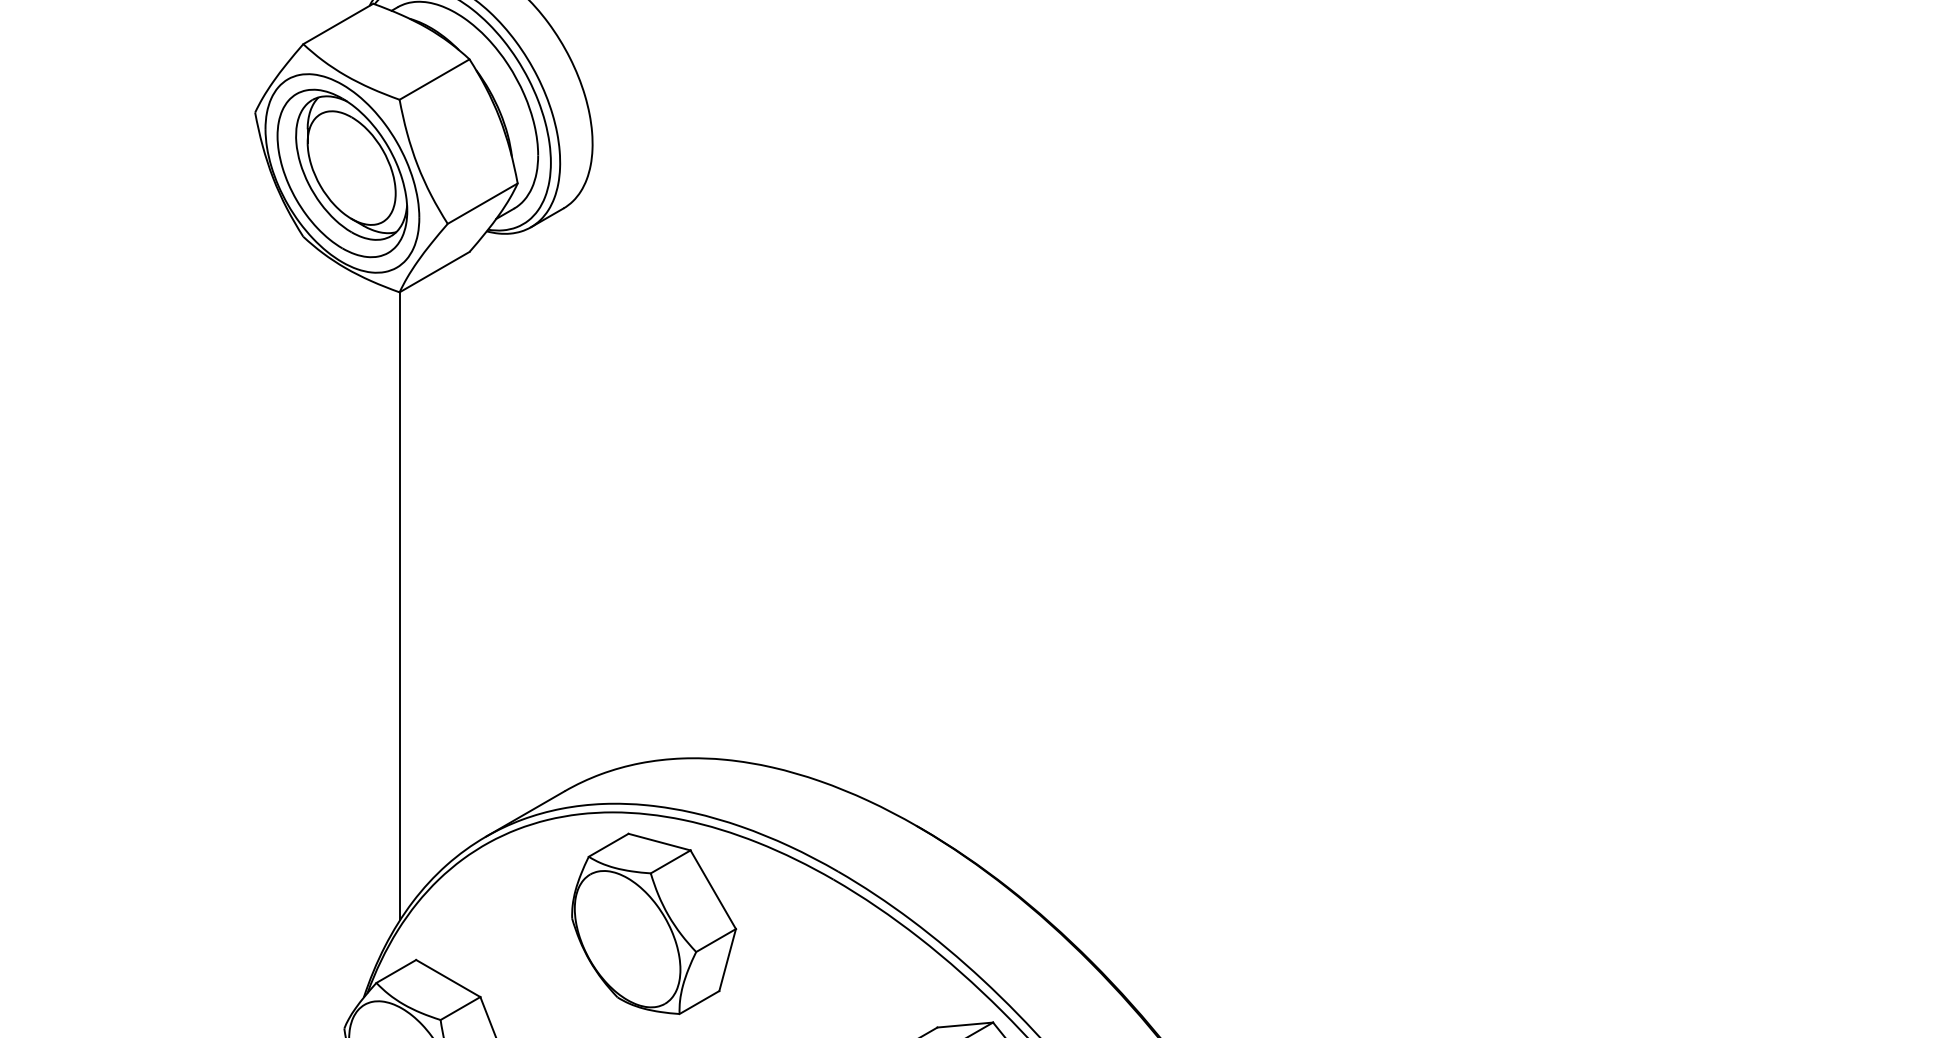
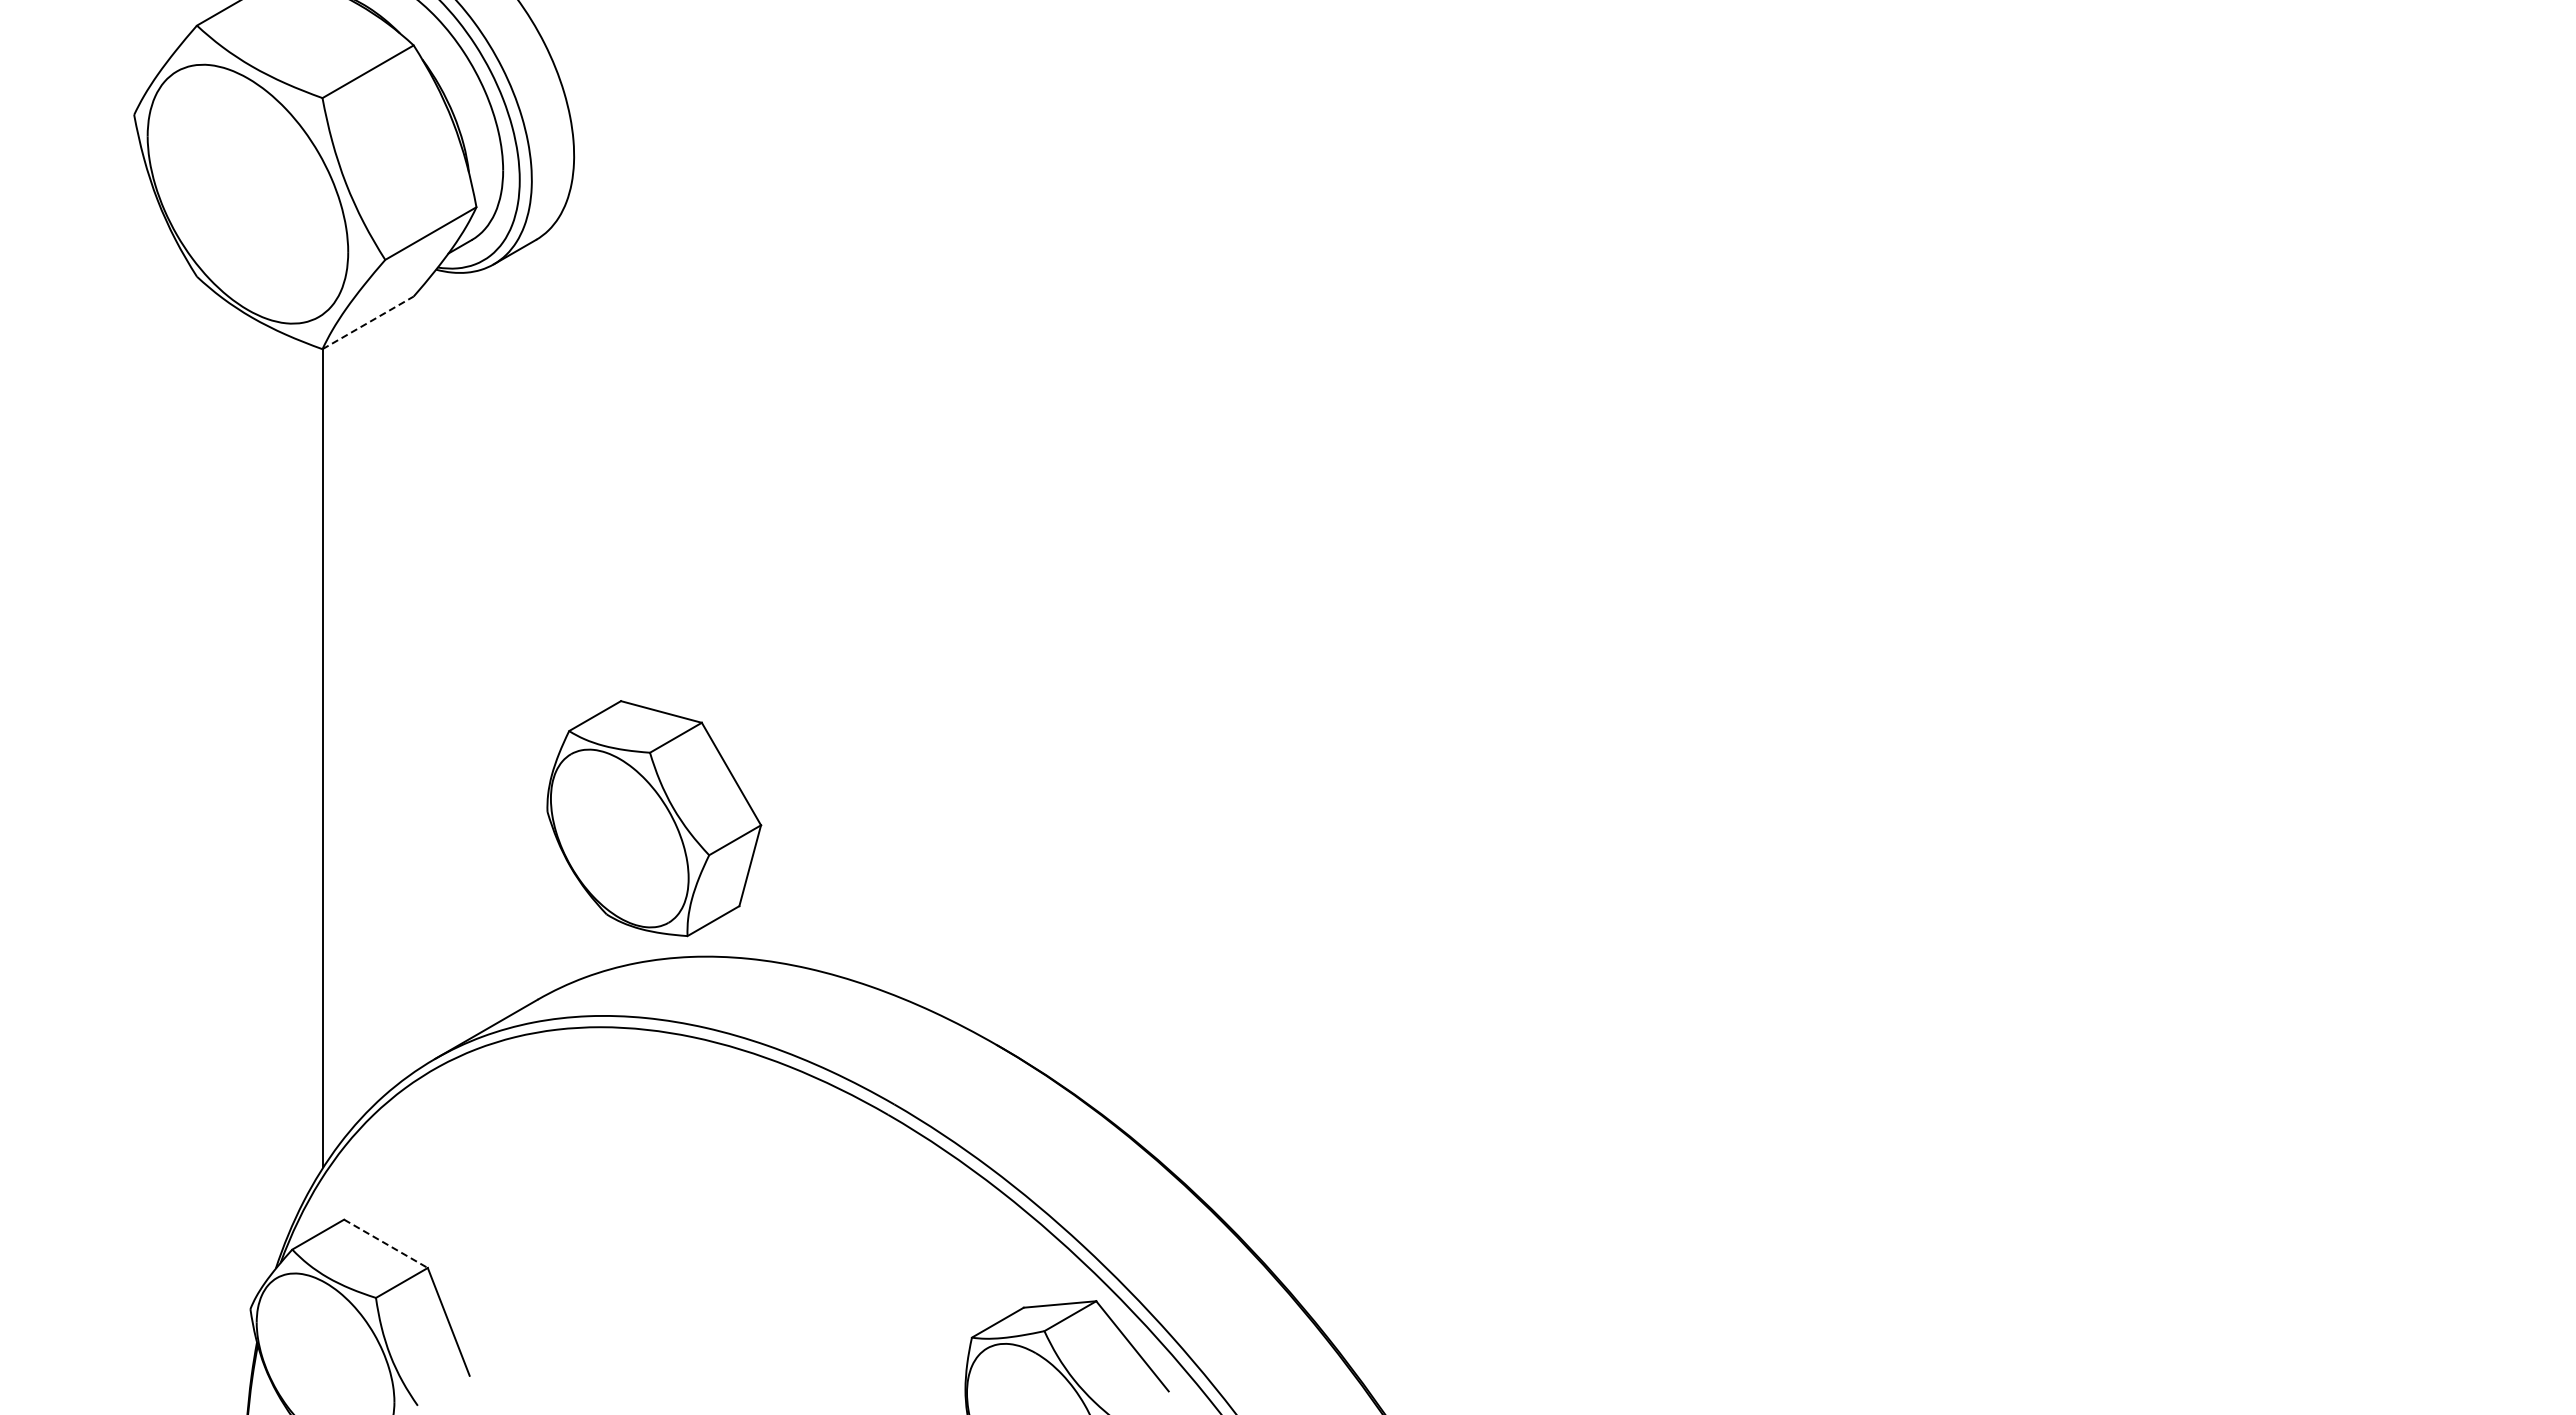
part: (342, 173) -> (247, 194), removed
line: (434, 271) -> (368, 322), solid -> dashed
part: (654, 923) -> (654, 818), moved
line: (448, 979) -> (386, 1244), solid -> dashed

